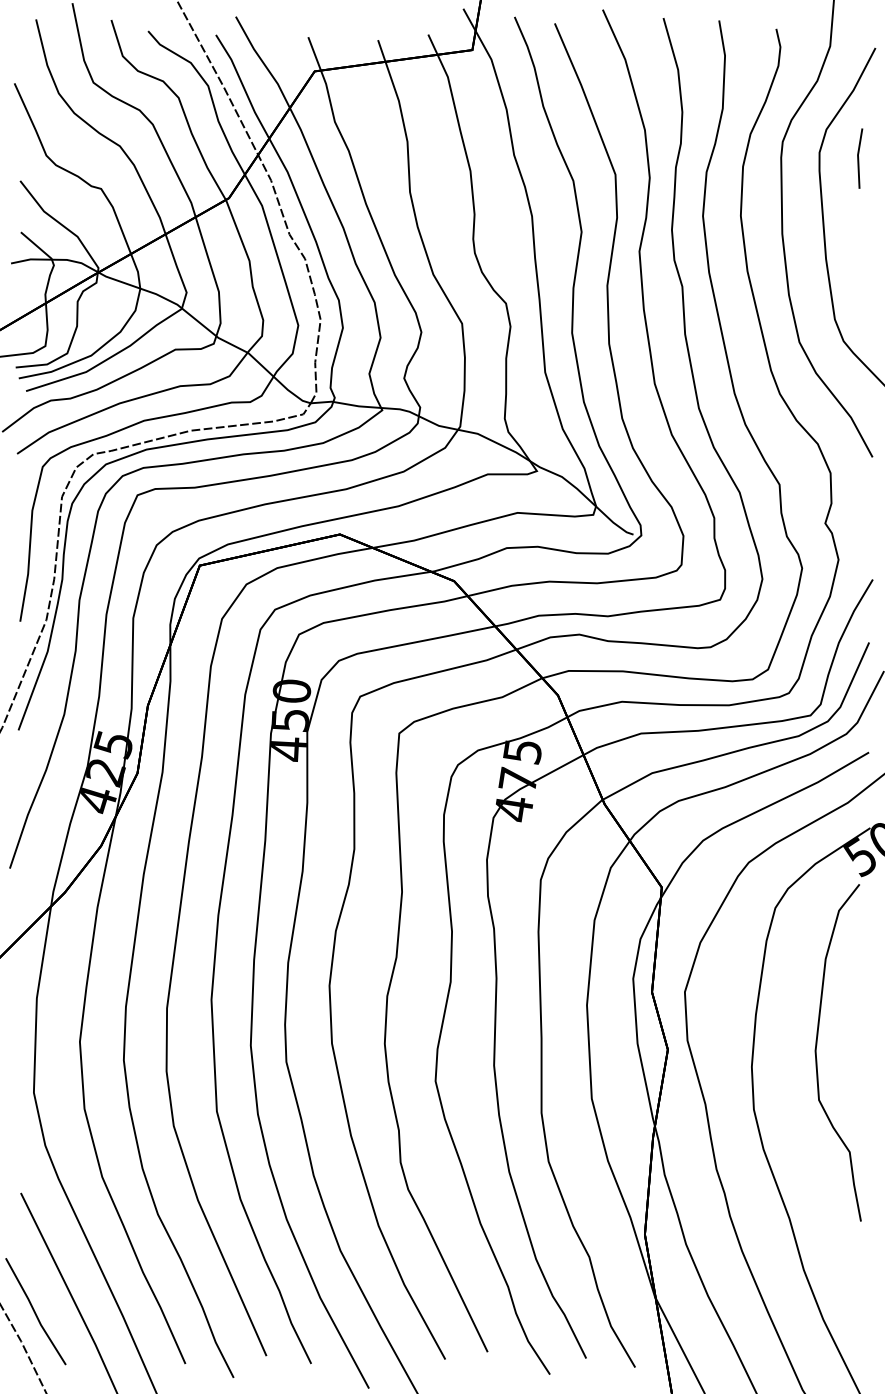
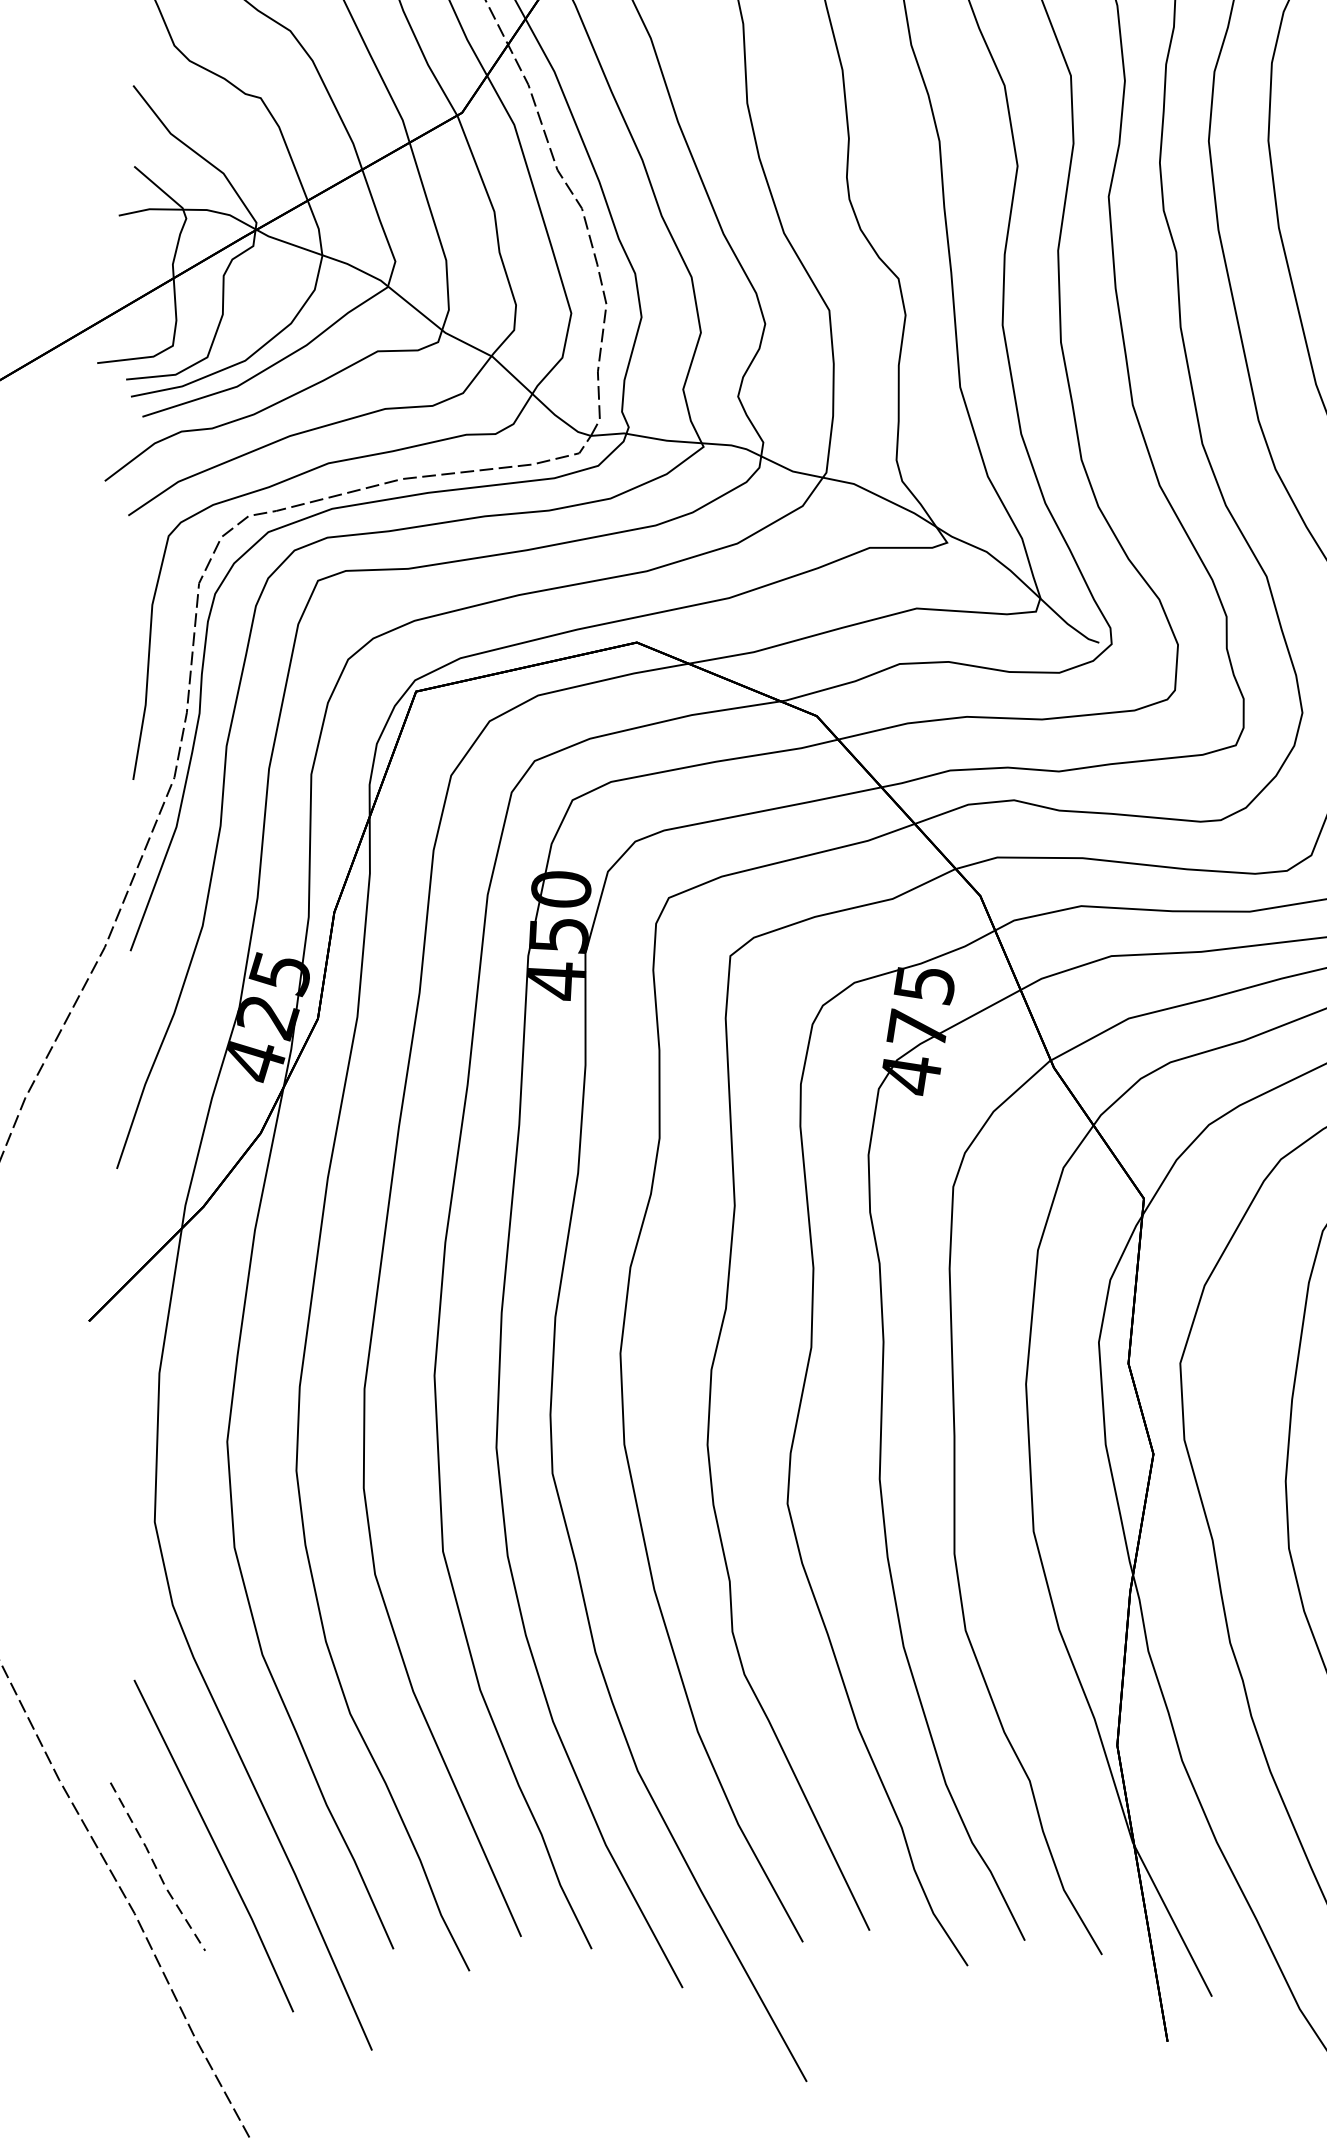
line: (34, 1312) -> (155, 1868), solid -> dashed

